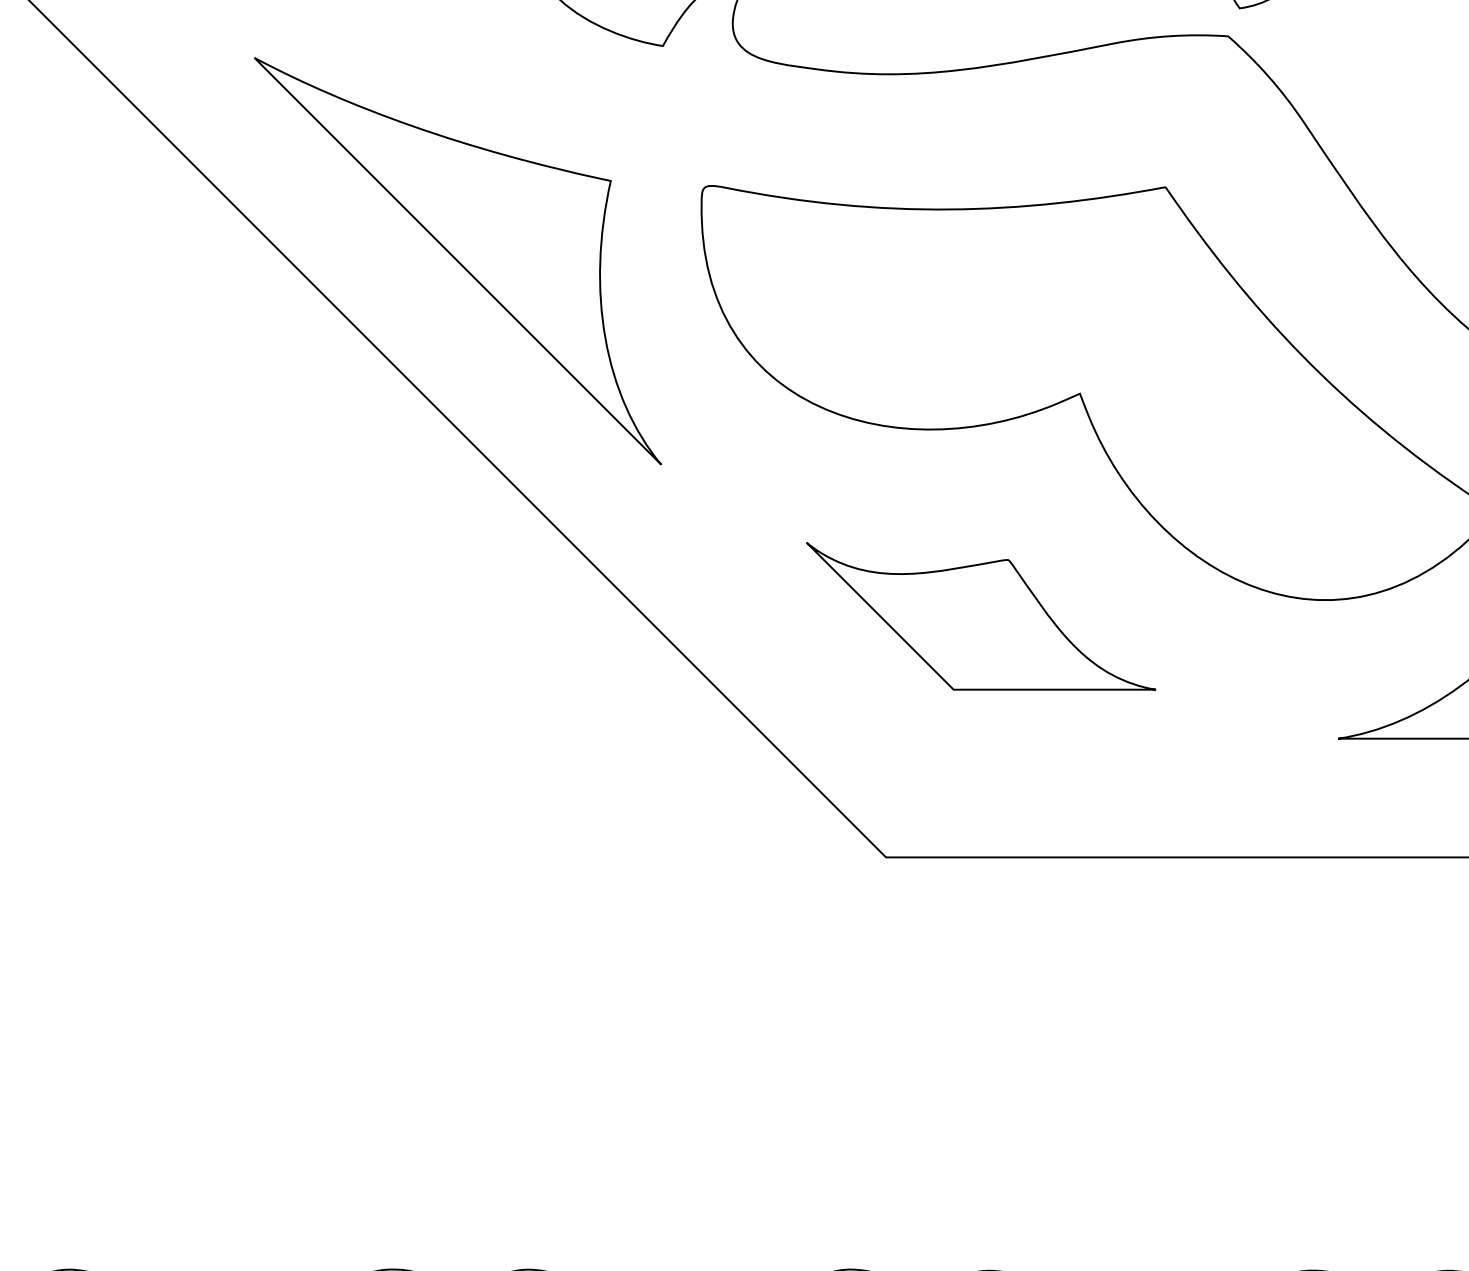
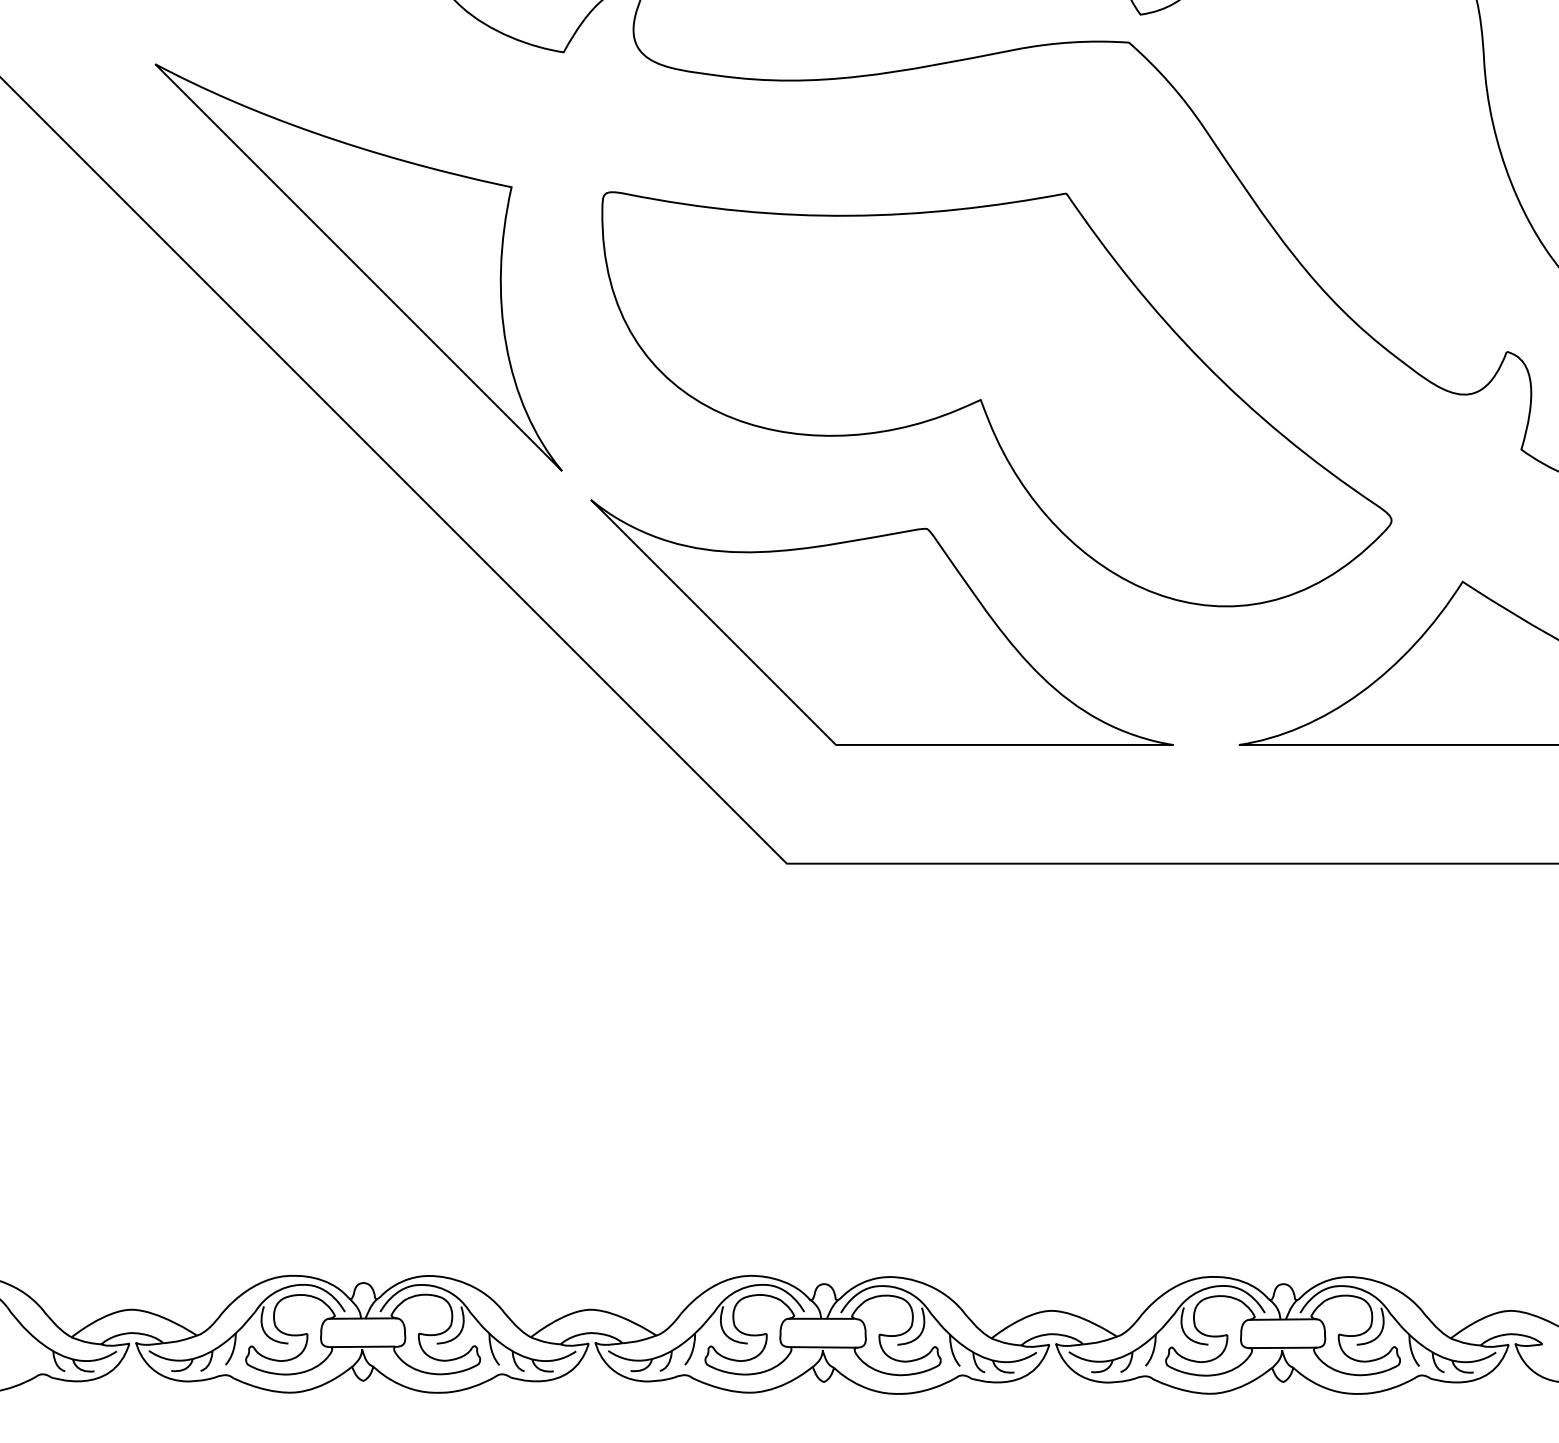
part: (980, 616) -> (881, 622), size x1.67

